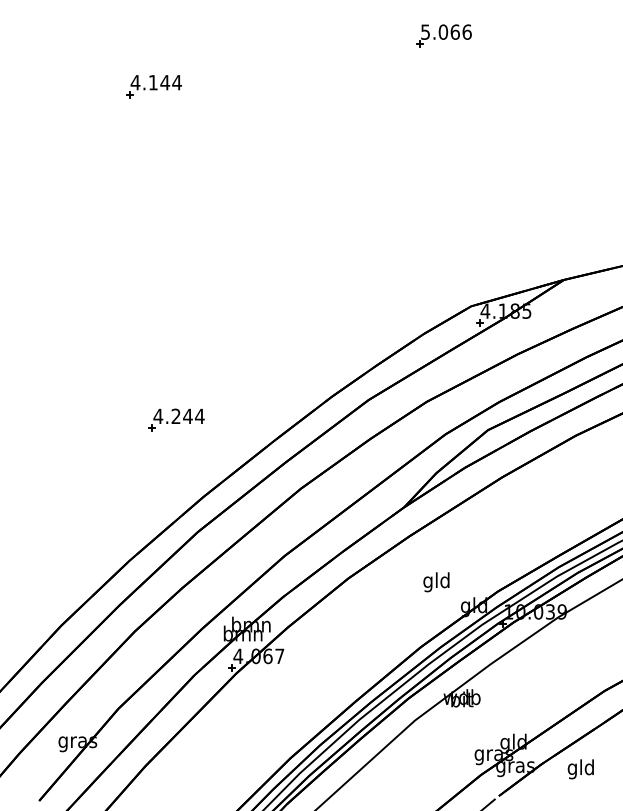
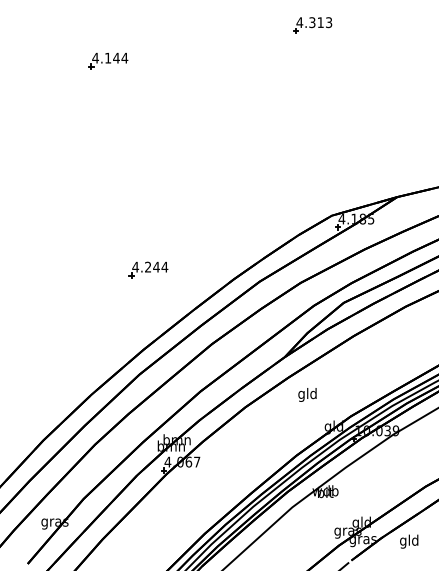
text: (446, 31) -> (314, 22), 5.066 -> 4.313
part: (176, 419) -> (148, 269), moved
text: (436, 581) -> (307, 394), moved

